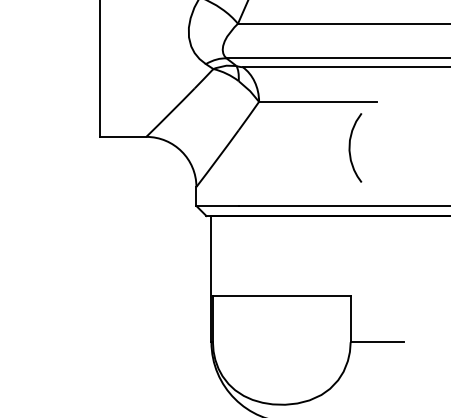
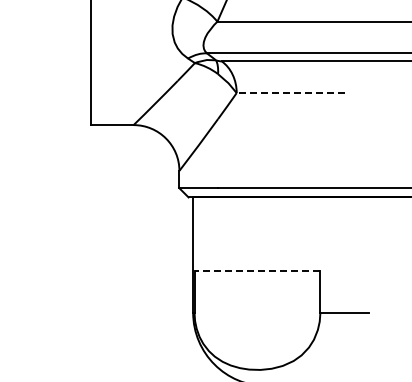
line: (317, 102) -> (290, 93), solid -> dashed
curve: (350, 147) -> (320, 134), removed
line: (281, 295) -> (257, 270), solid -> dashed

